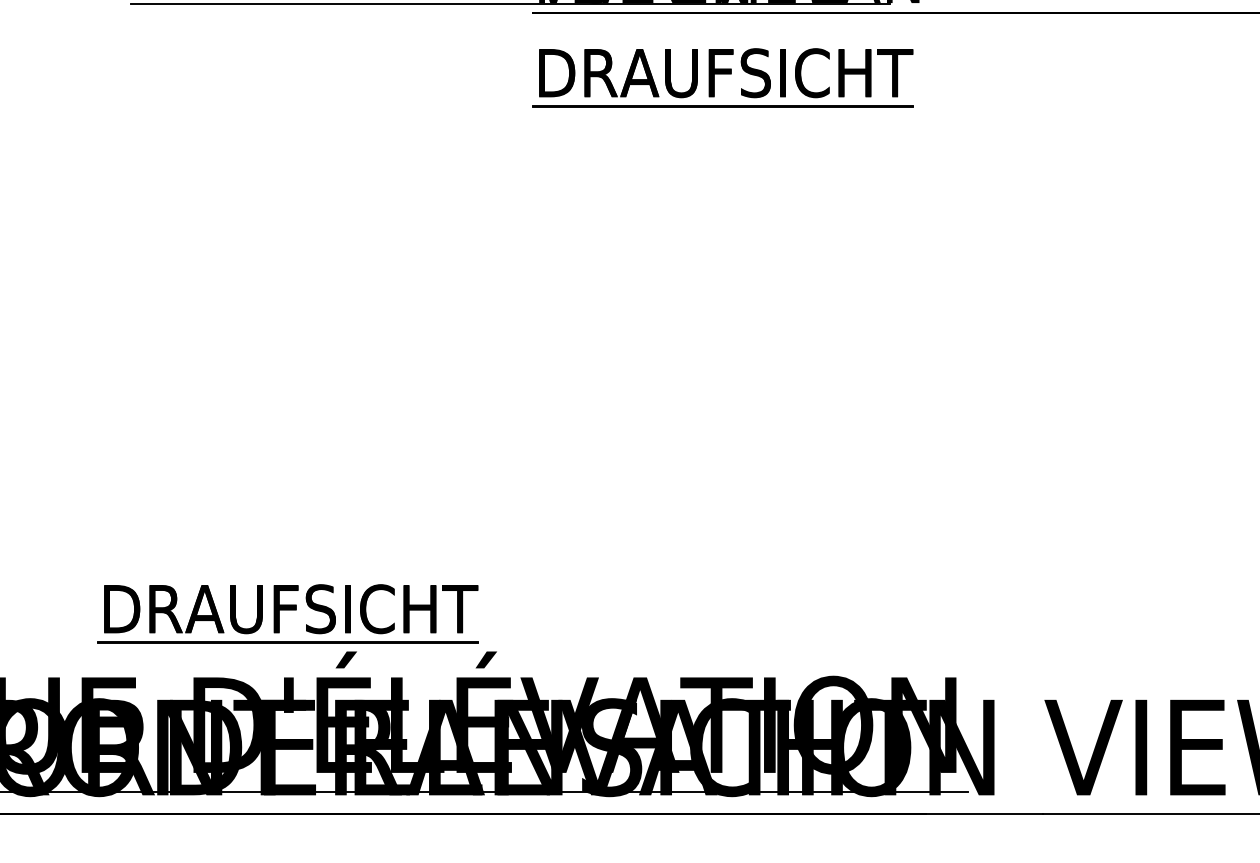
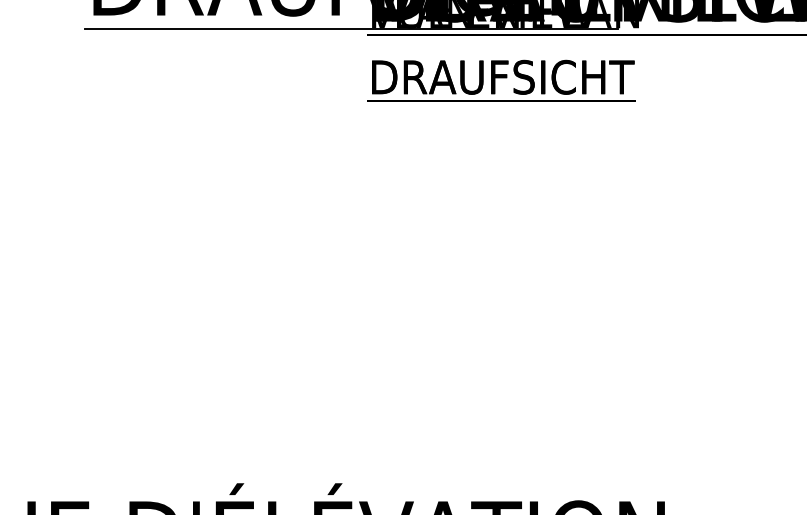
part: (287, 613) -> (195, 456), removed

